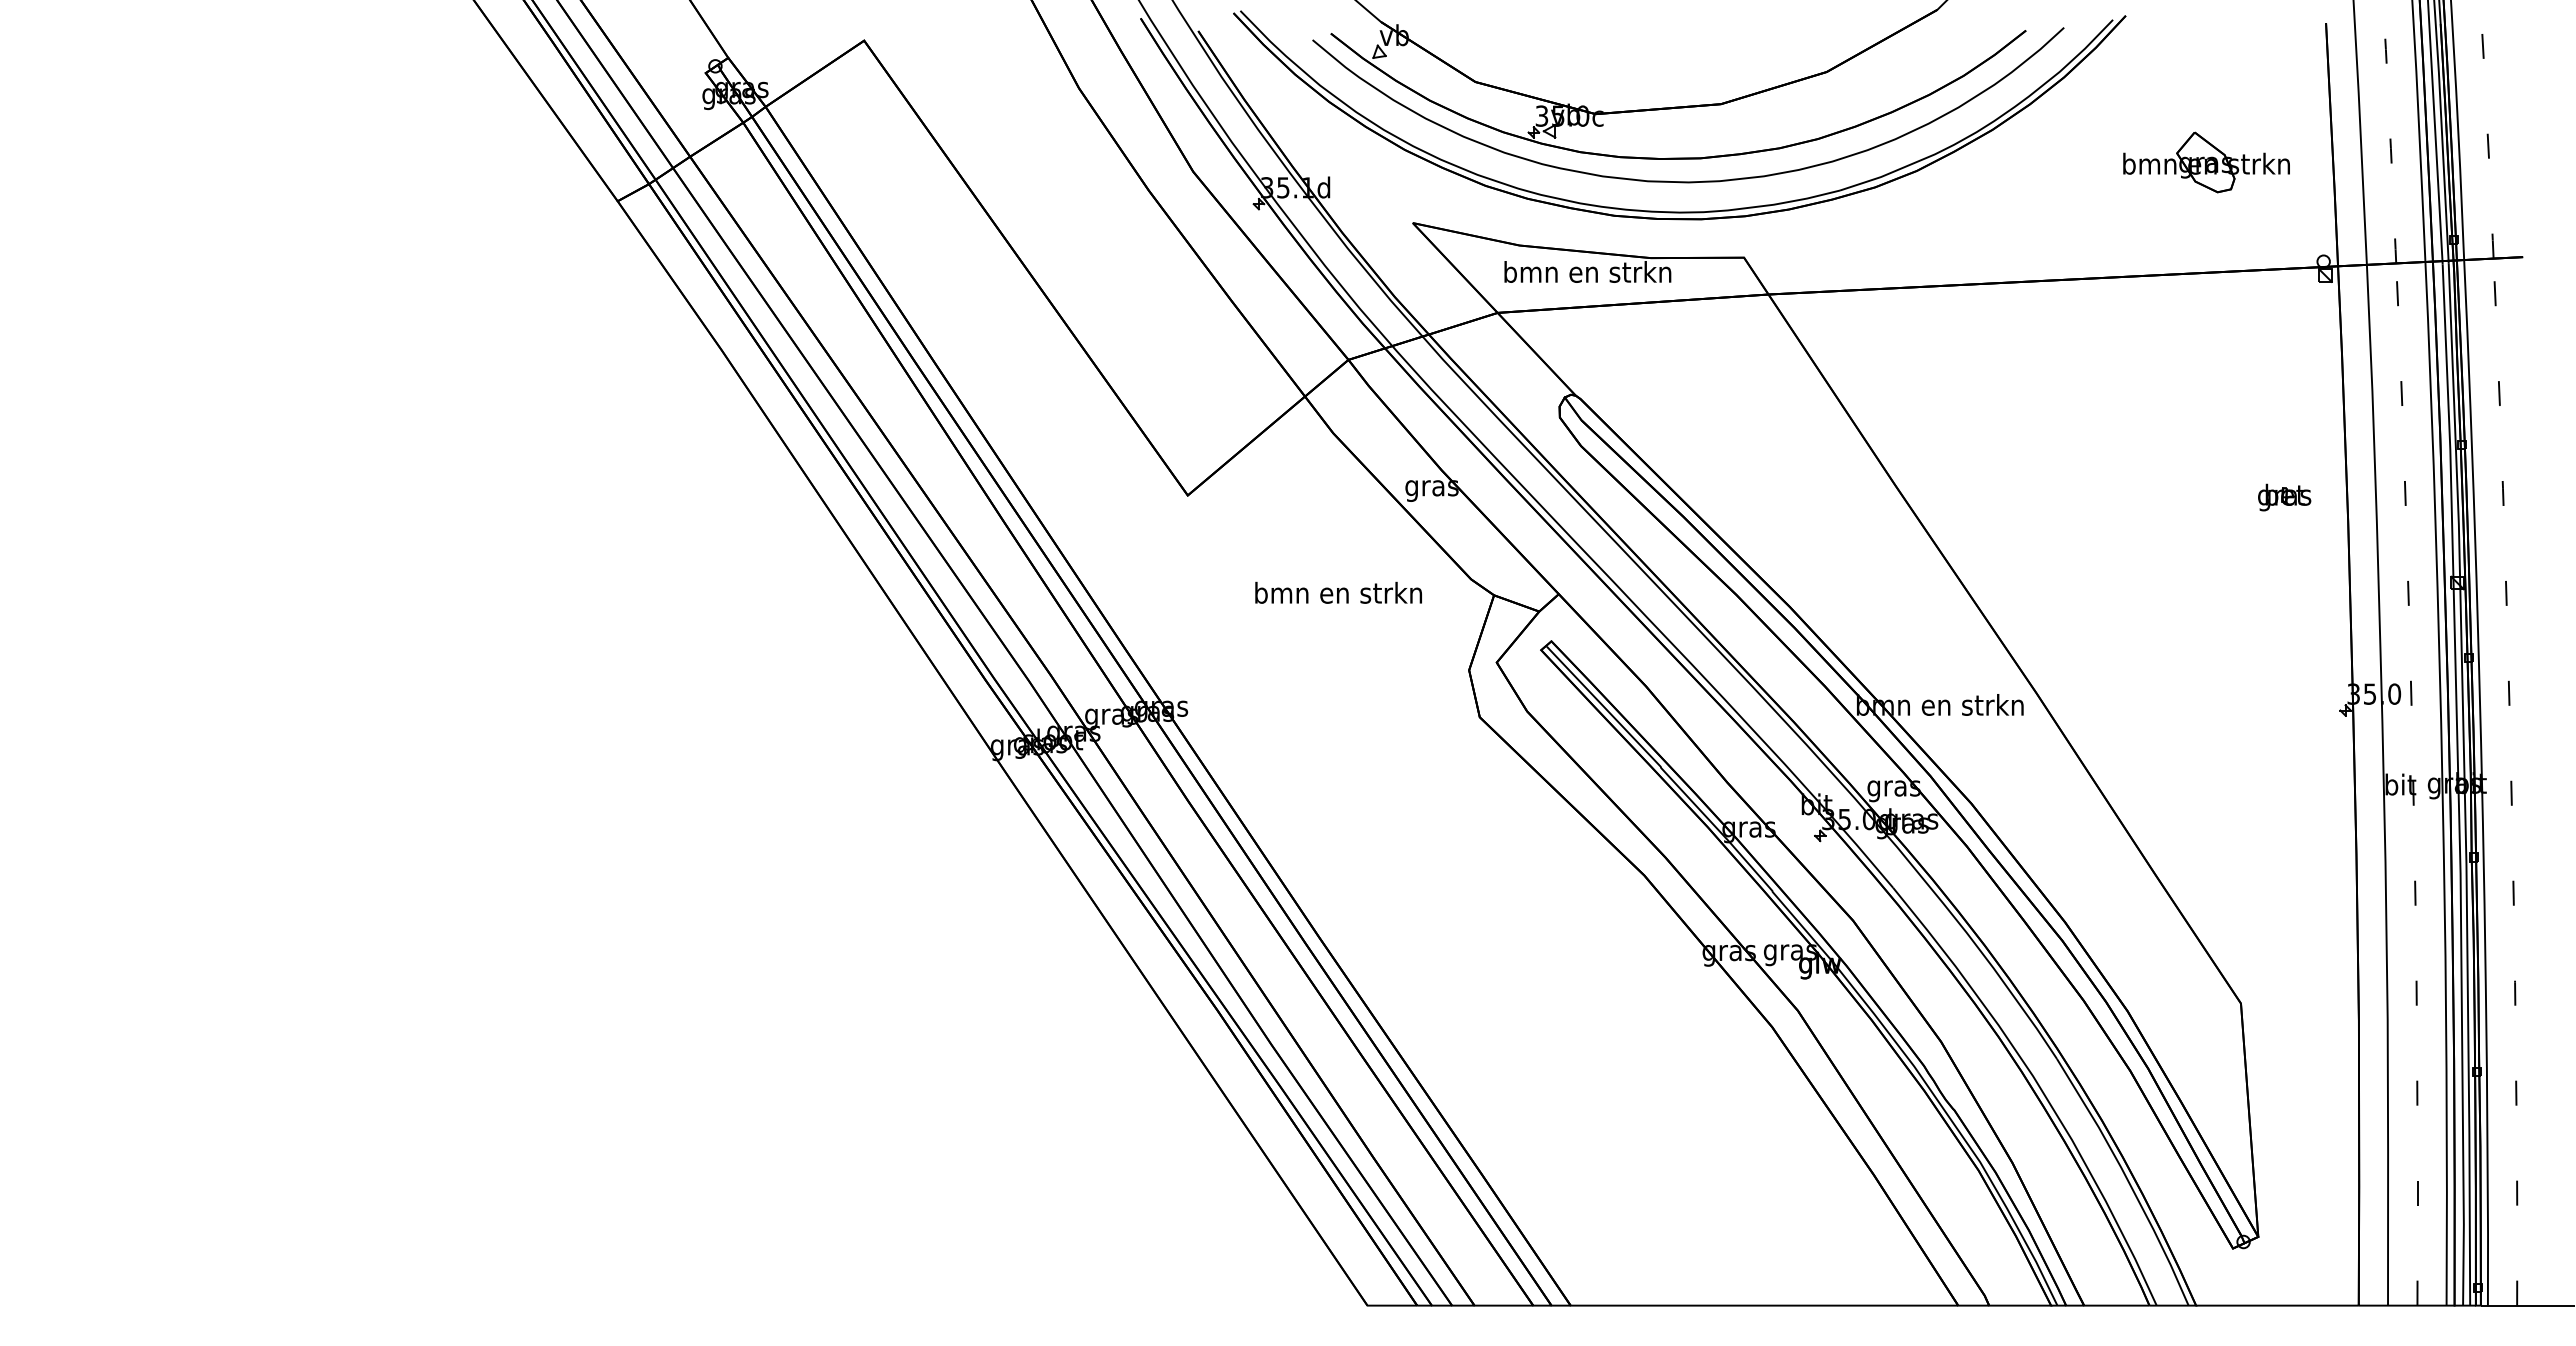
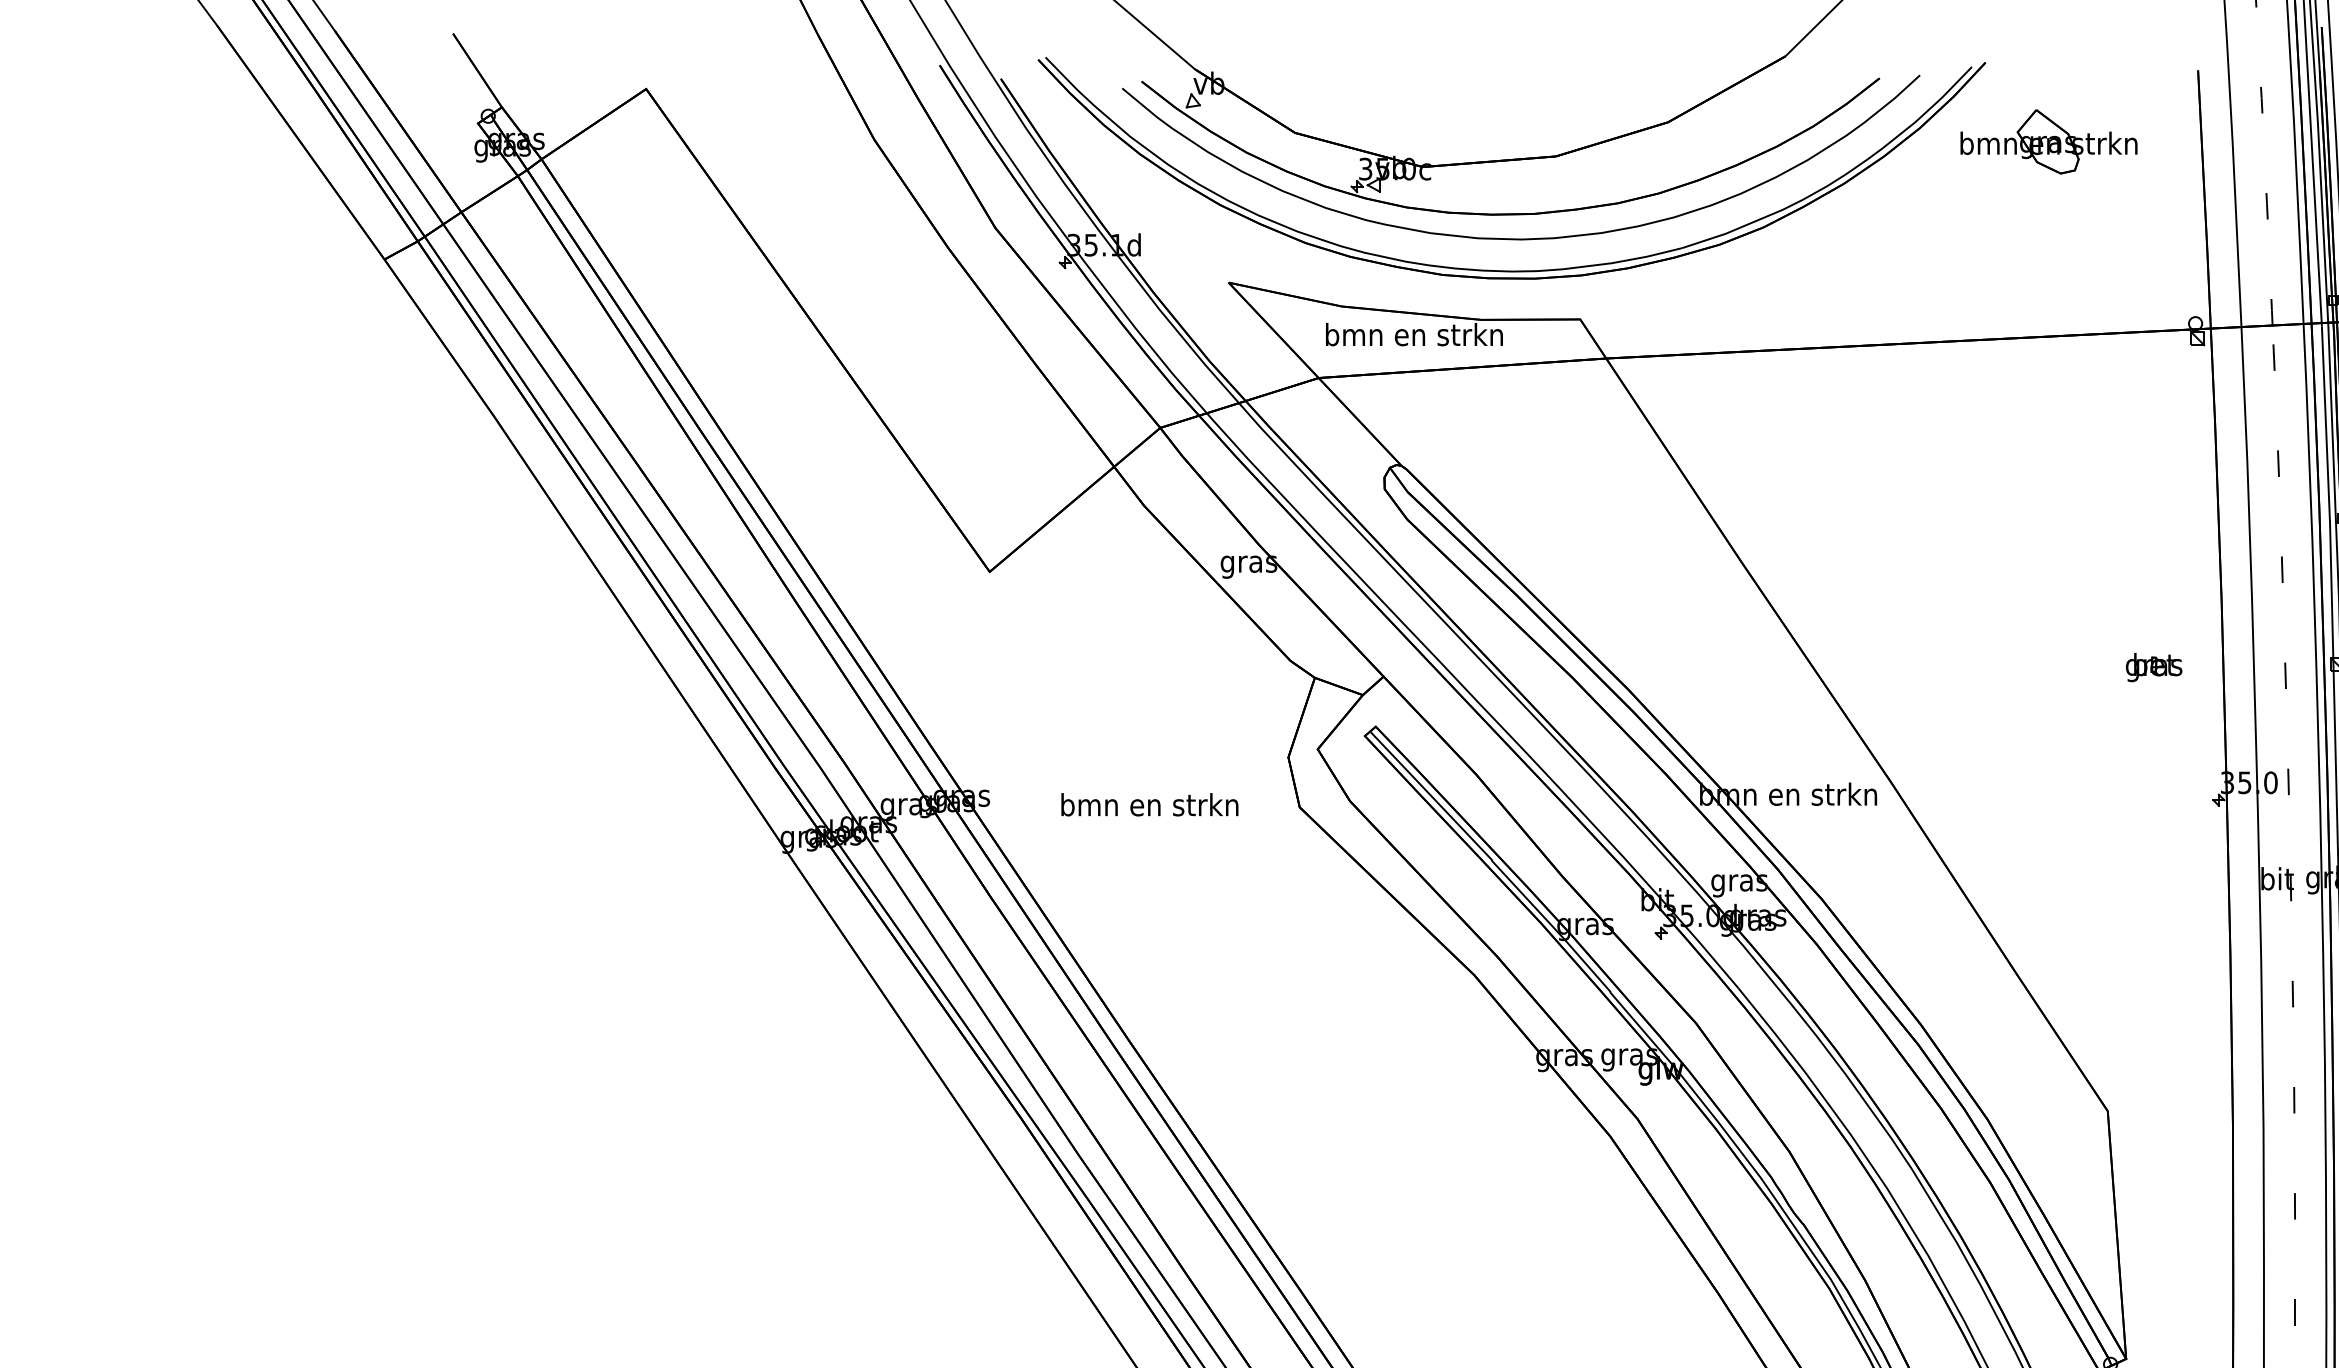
part: (2206, 162) -> (2048, 141), moved
part: (2284, 497) -> (2153, 667), moved
text: (1338, 592) -> (1149, 804), moved

